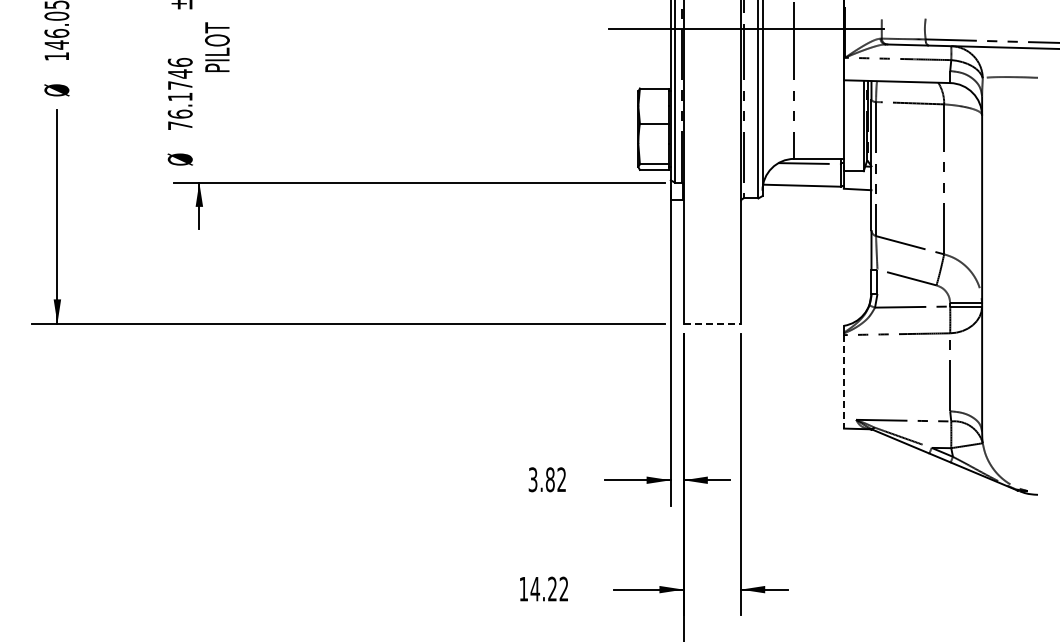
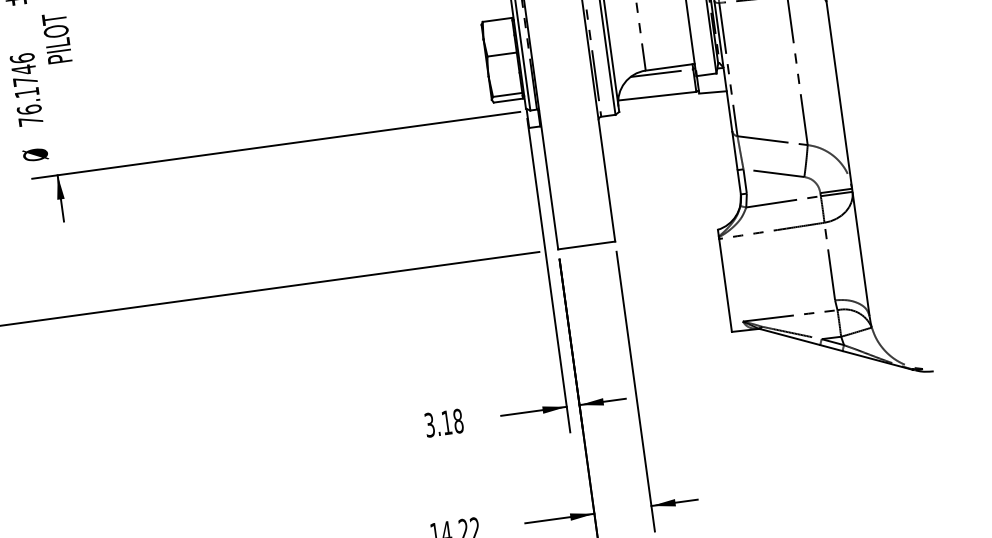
line: (712, 323) -> (586, 245), dashed -> solid
line: (844, 381) -> (725, 285), dashed -> solid
text: (555, 479) -> (452, 421), 3.82 -> 3.18

